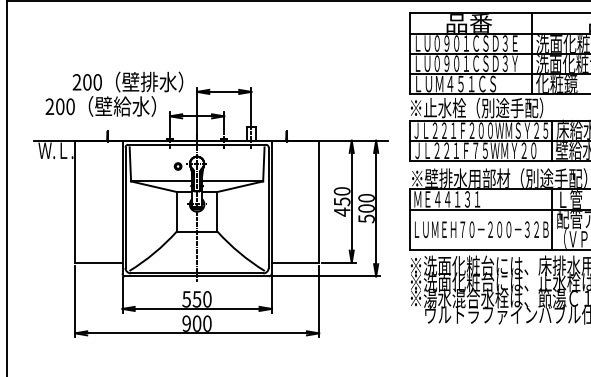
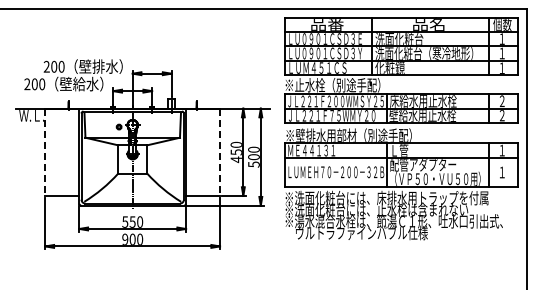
line: (75, 202) -> (45, 152), solid -> dashed
line: (319, 202) -> (220, 152), solid -> dashed

